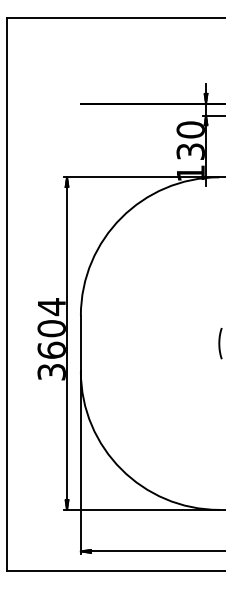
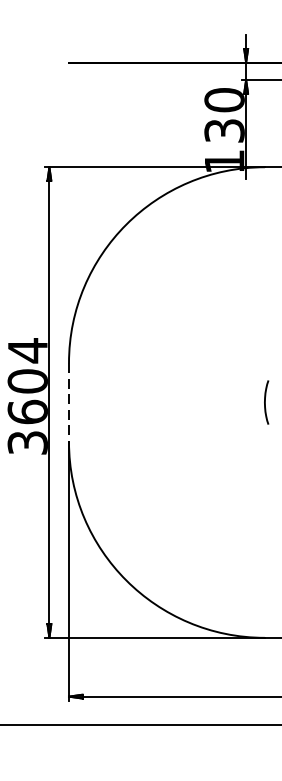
line: (80, 343) -> (68, 402), solid -> dashed

